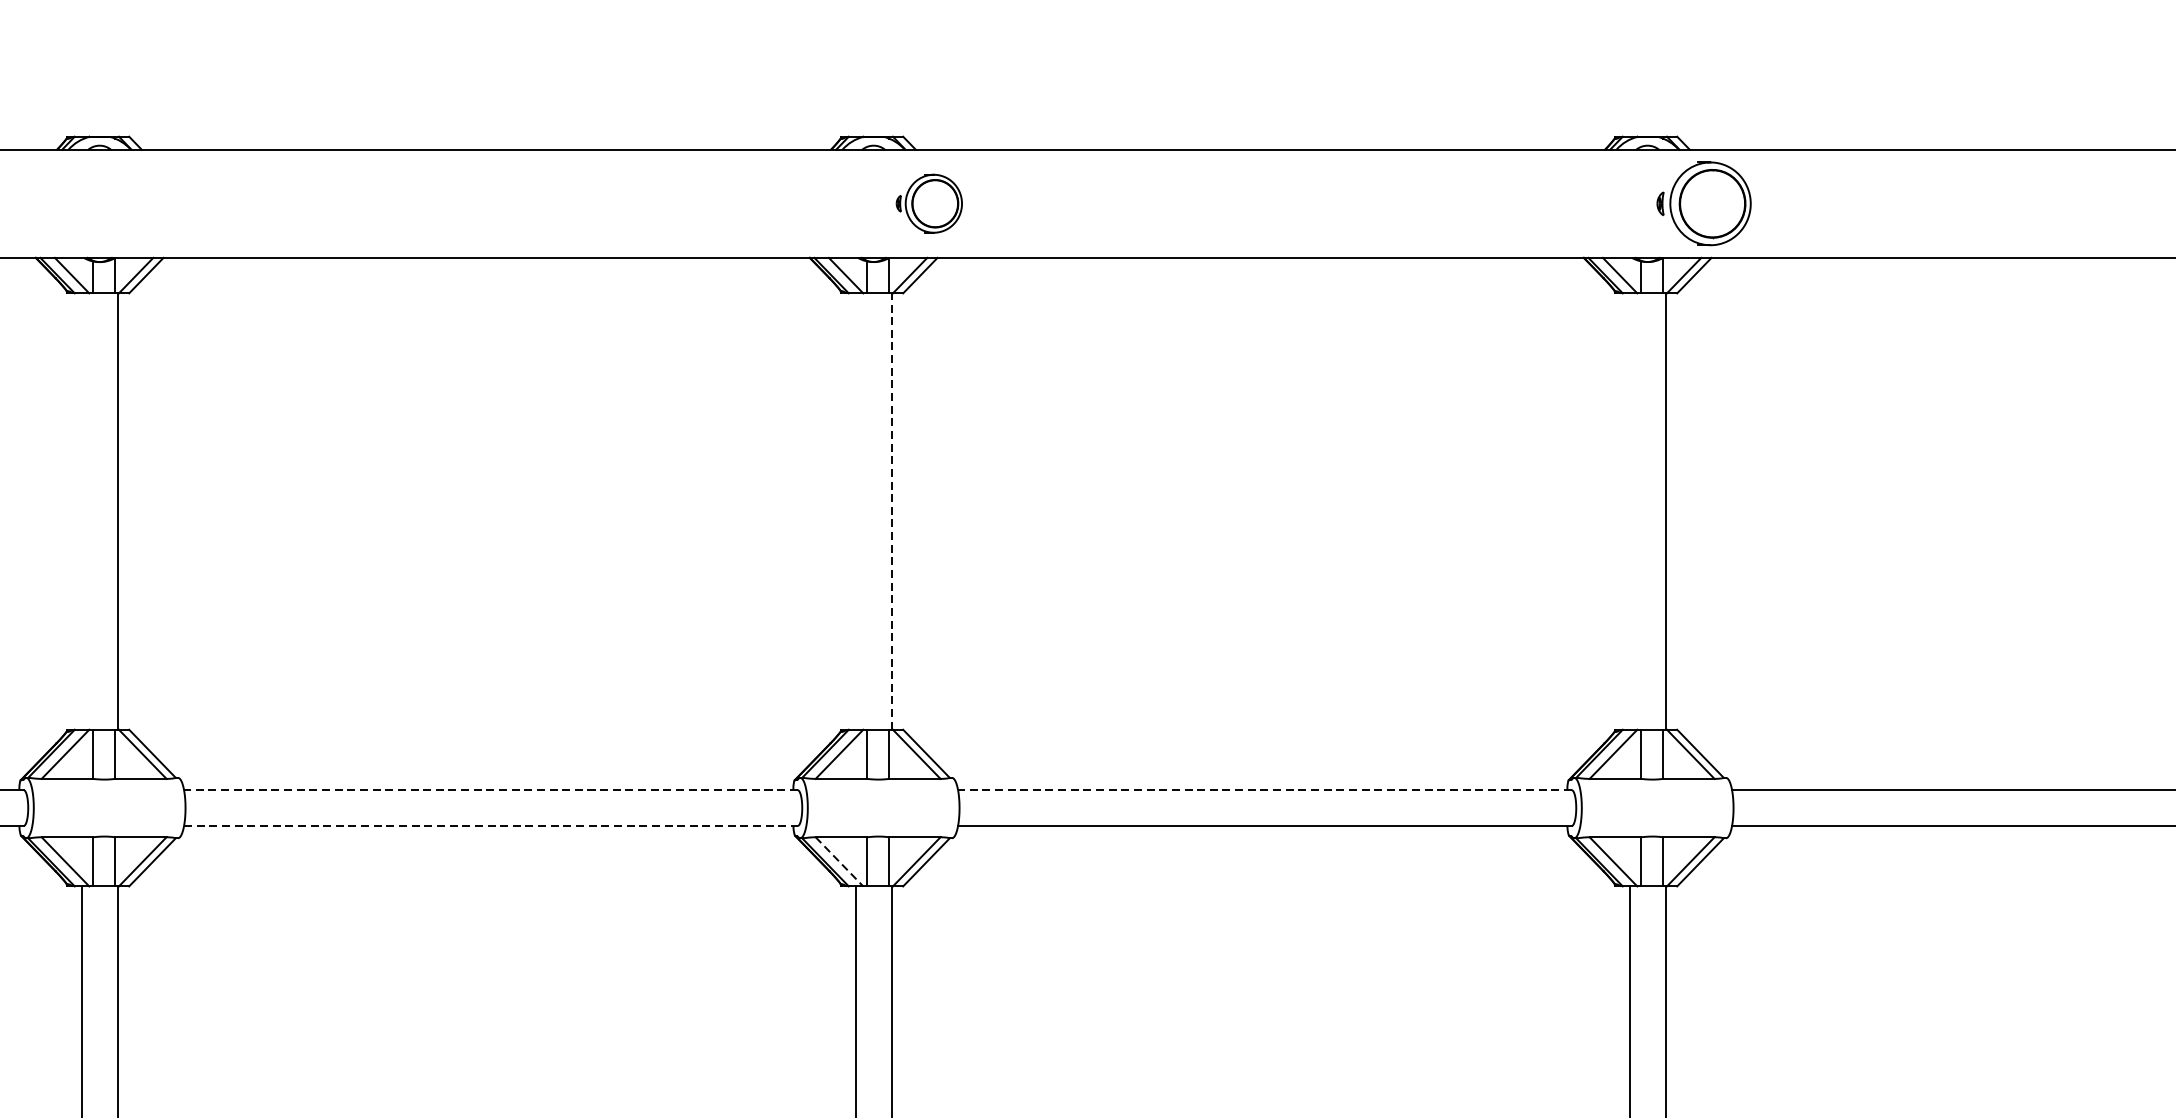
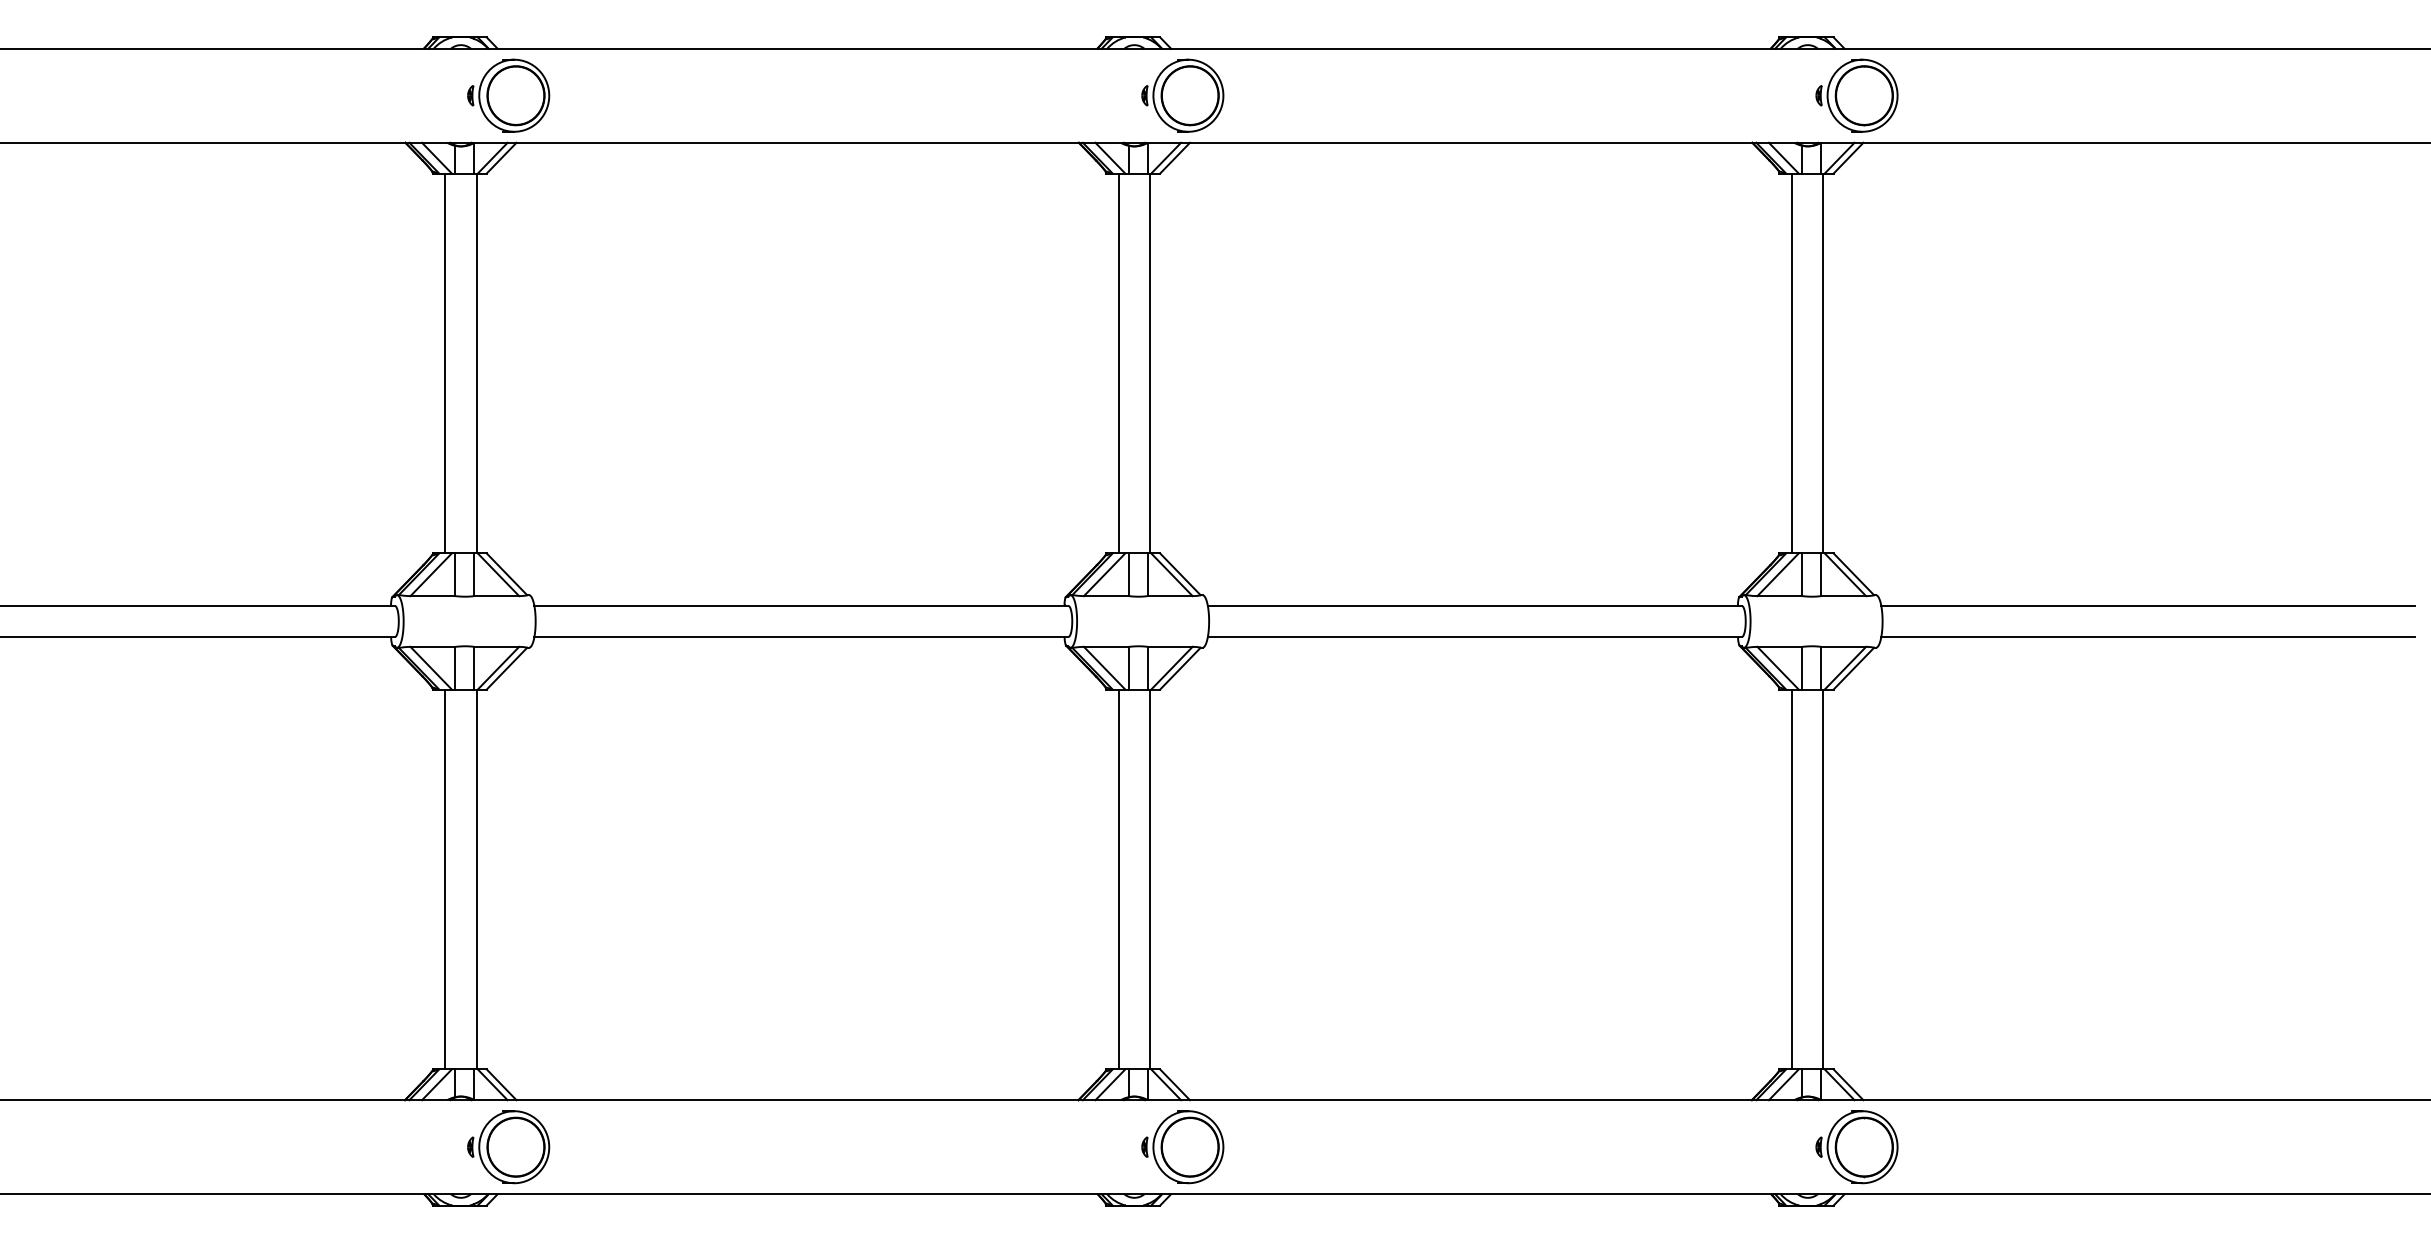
part: (154, 203) -> (508, 95), added
part: (928, 203) -> (1182, 95), size x1.43
line: (81, 511) -> (445, 363), added
line: (855, 511) -> (1118, 363), added
line: (891, 511) -> (1149, 363), dashed -> solid
line: (1630, 511) -> (1792, 363), added
line: (491, 789) -> (801, 605), dashed -> solid
line: (1264, 789) -> (1474, 605), dashed -> solid
line: (491, 826) -> (801, 637), dashed -> solid
line: (839, 862) -> (1104, 668), dashed -> solid

